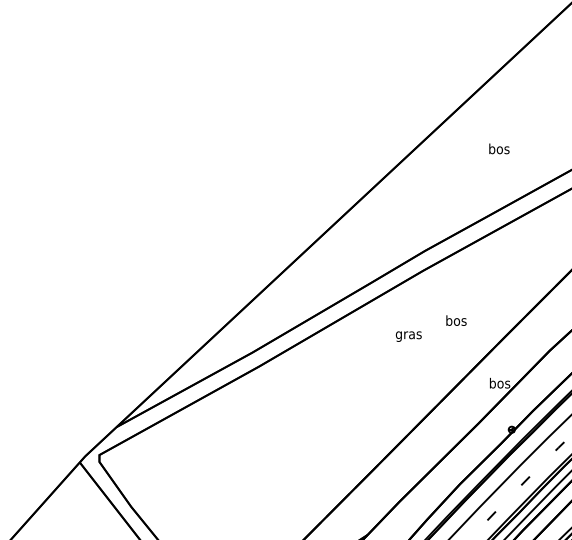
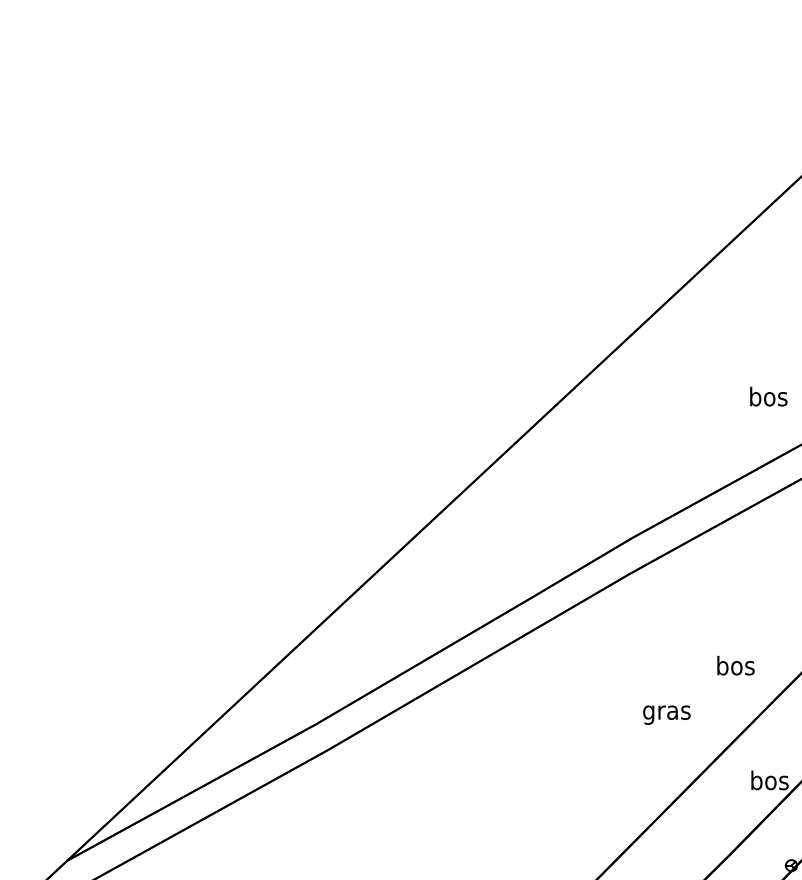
text: (499, 148) -> (768, 395), moved
text: (456, 320) -> (735, 665), moved
text: (408, 336) -> (666, 714), moved

